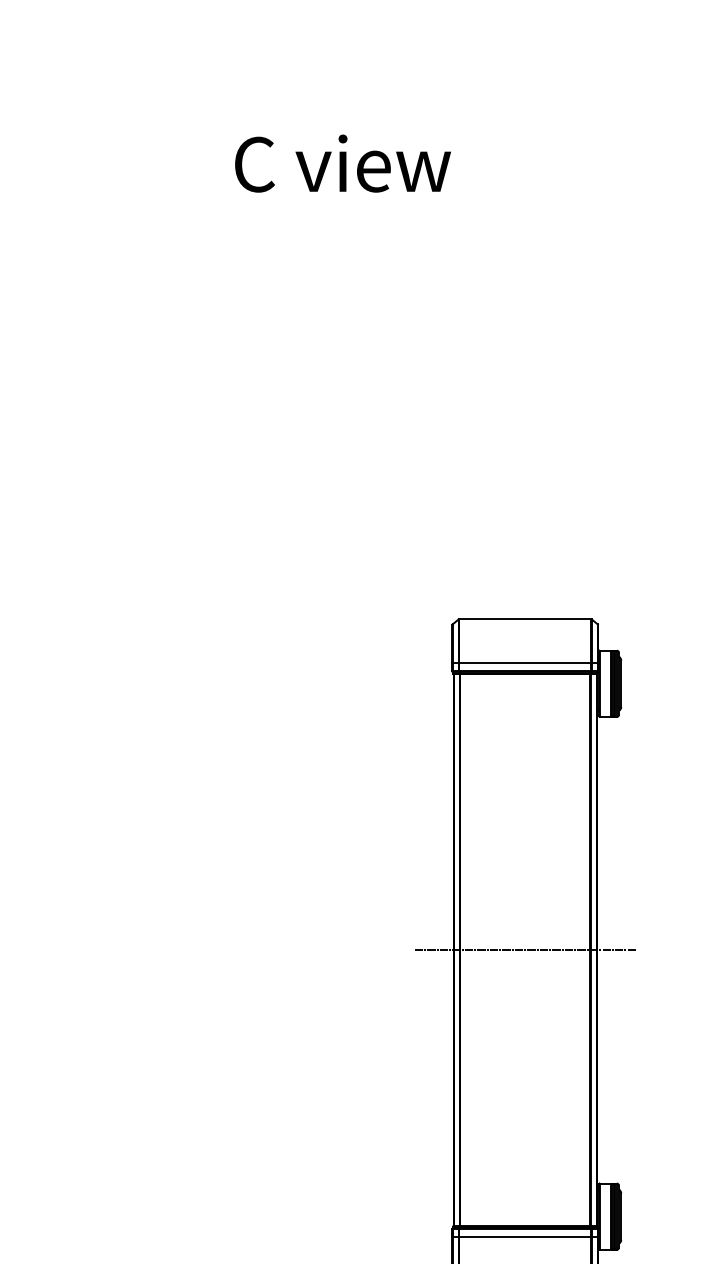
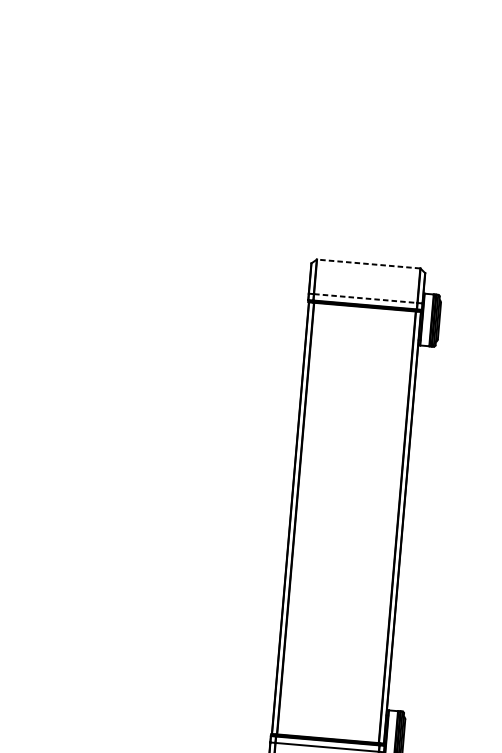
line: (525, 619) -> (368, 264), solid -> dashed
line: (525, 663) -> (365, 298), solid -> dashed
line: (524, 950) -> (345, 523), removed

